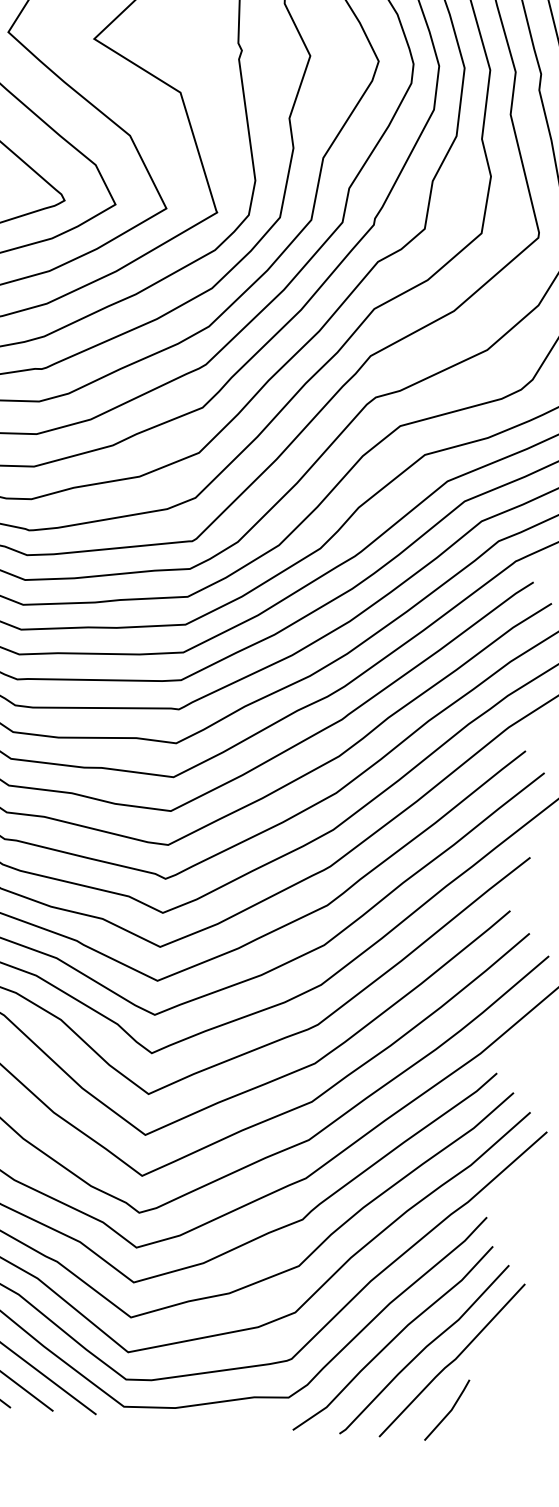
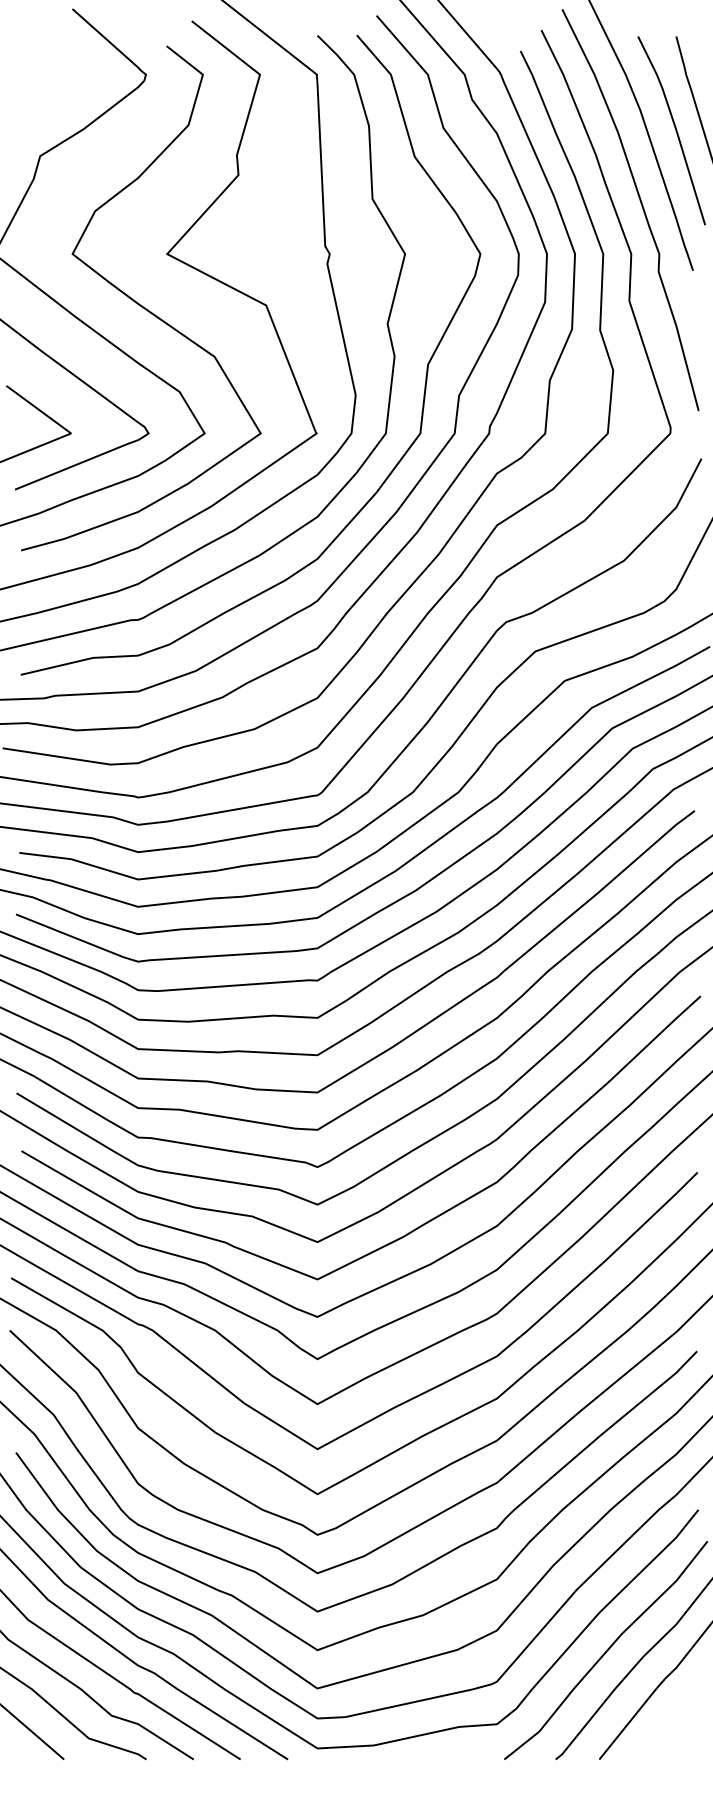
line: (448, 1412) -> (673, 1726), removed

